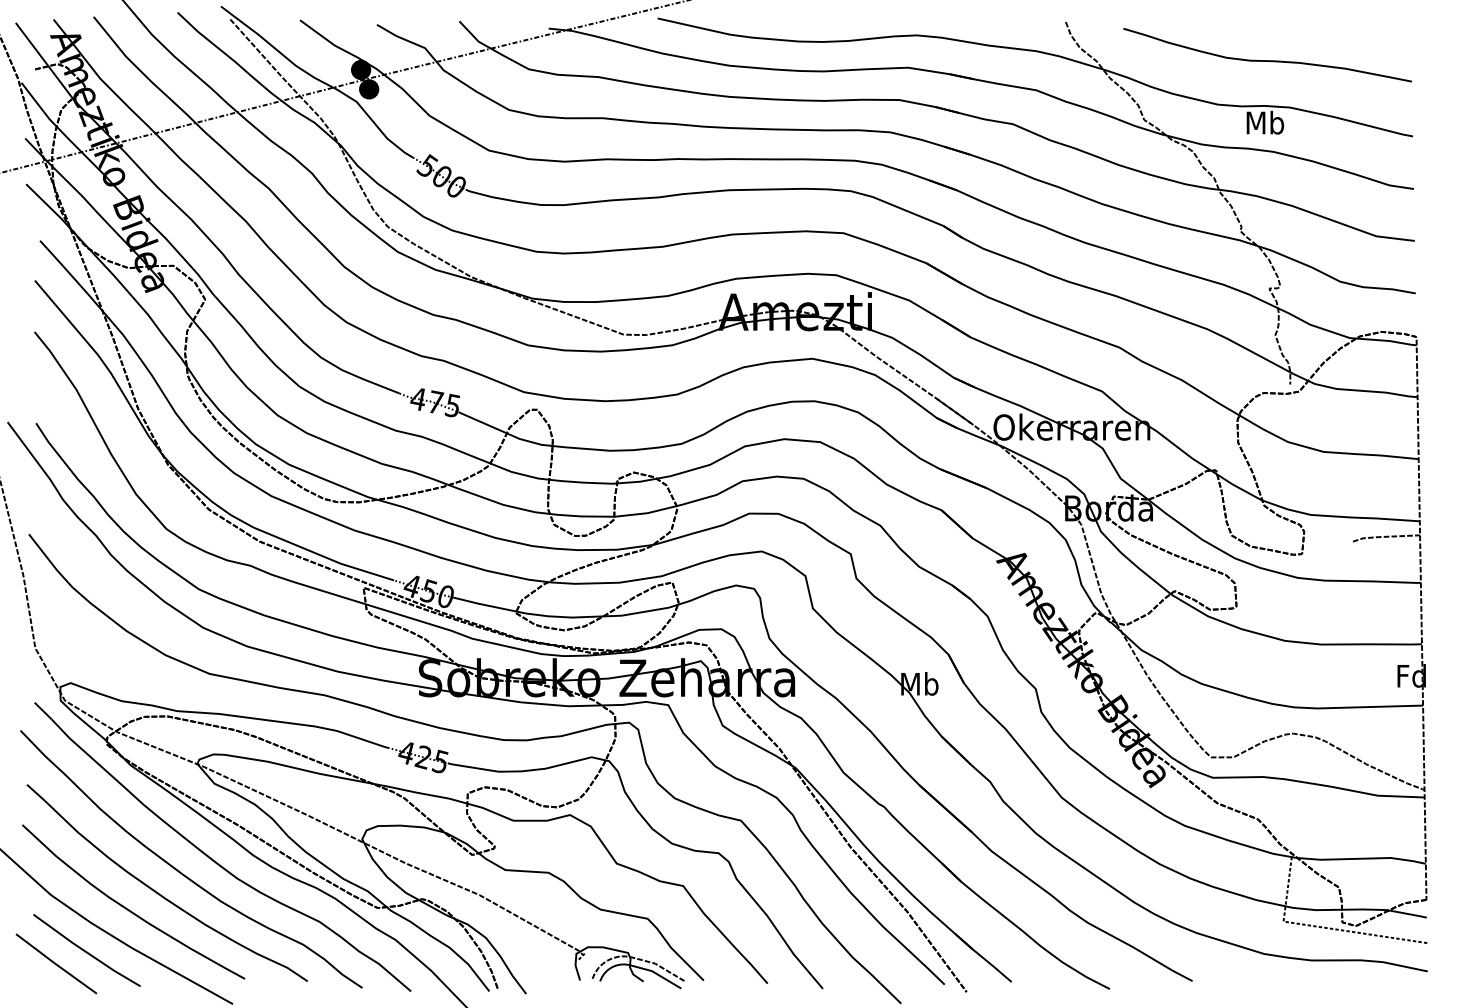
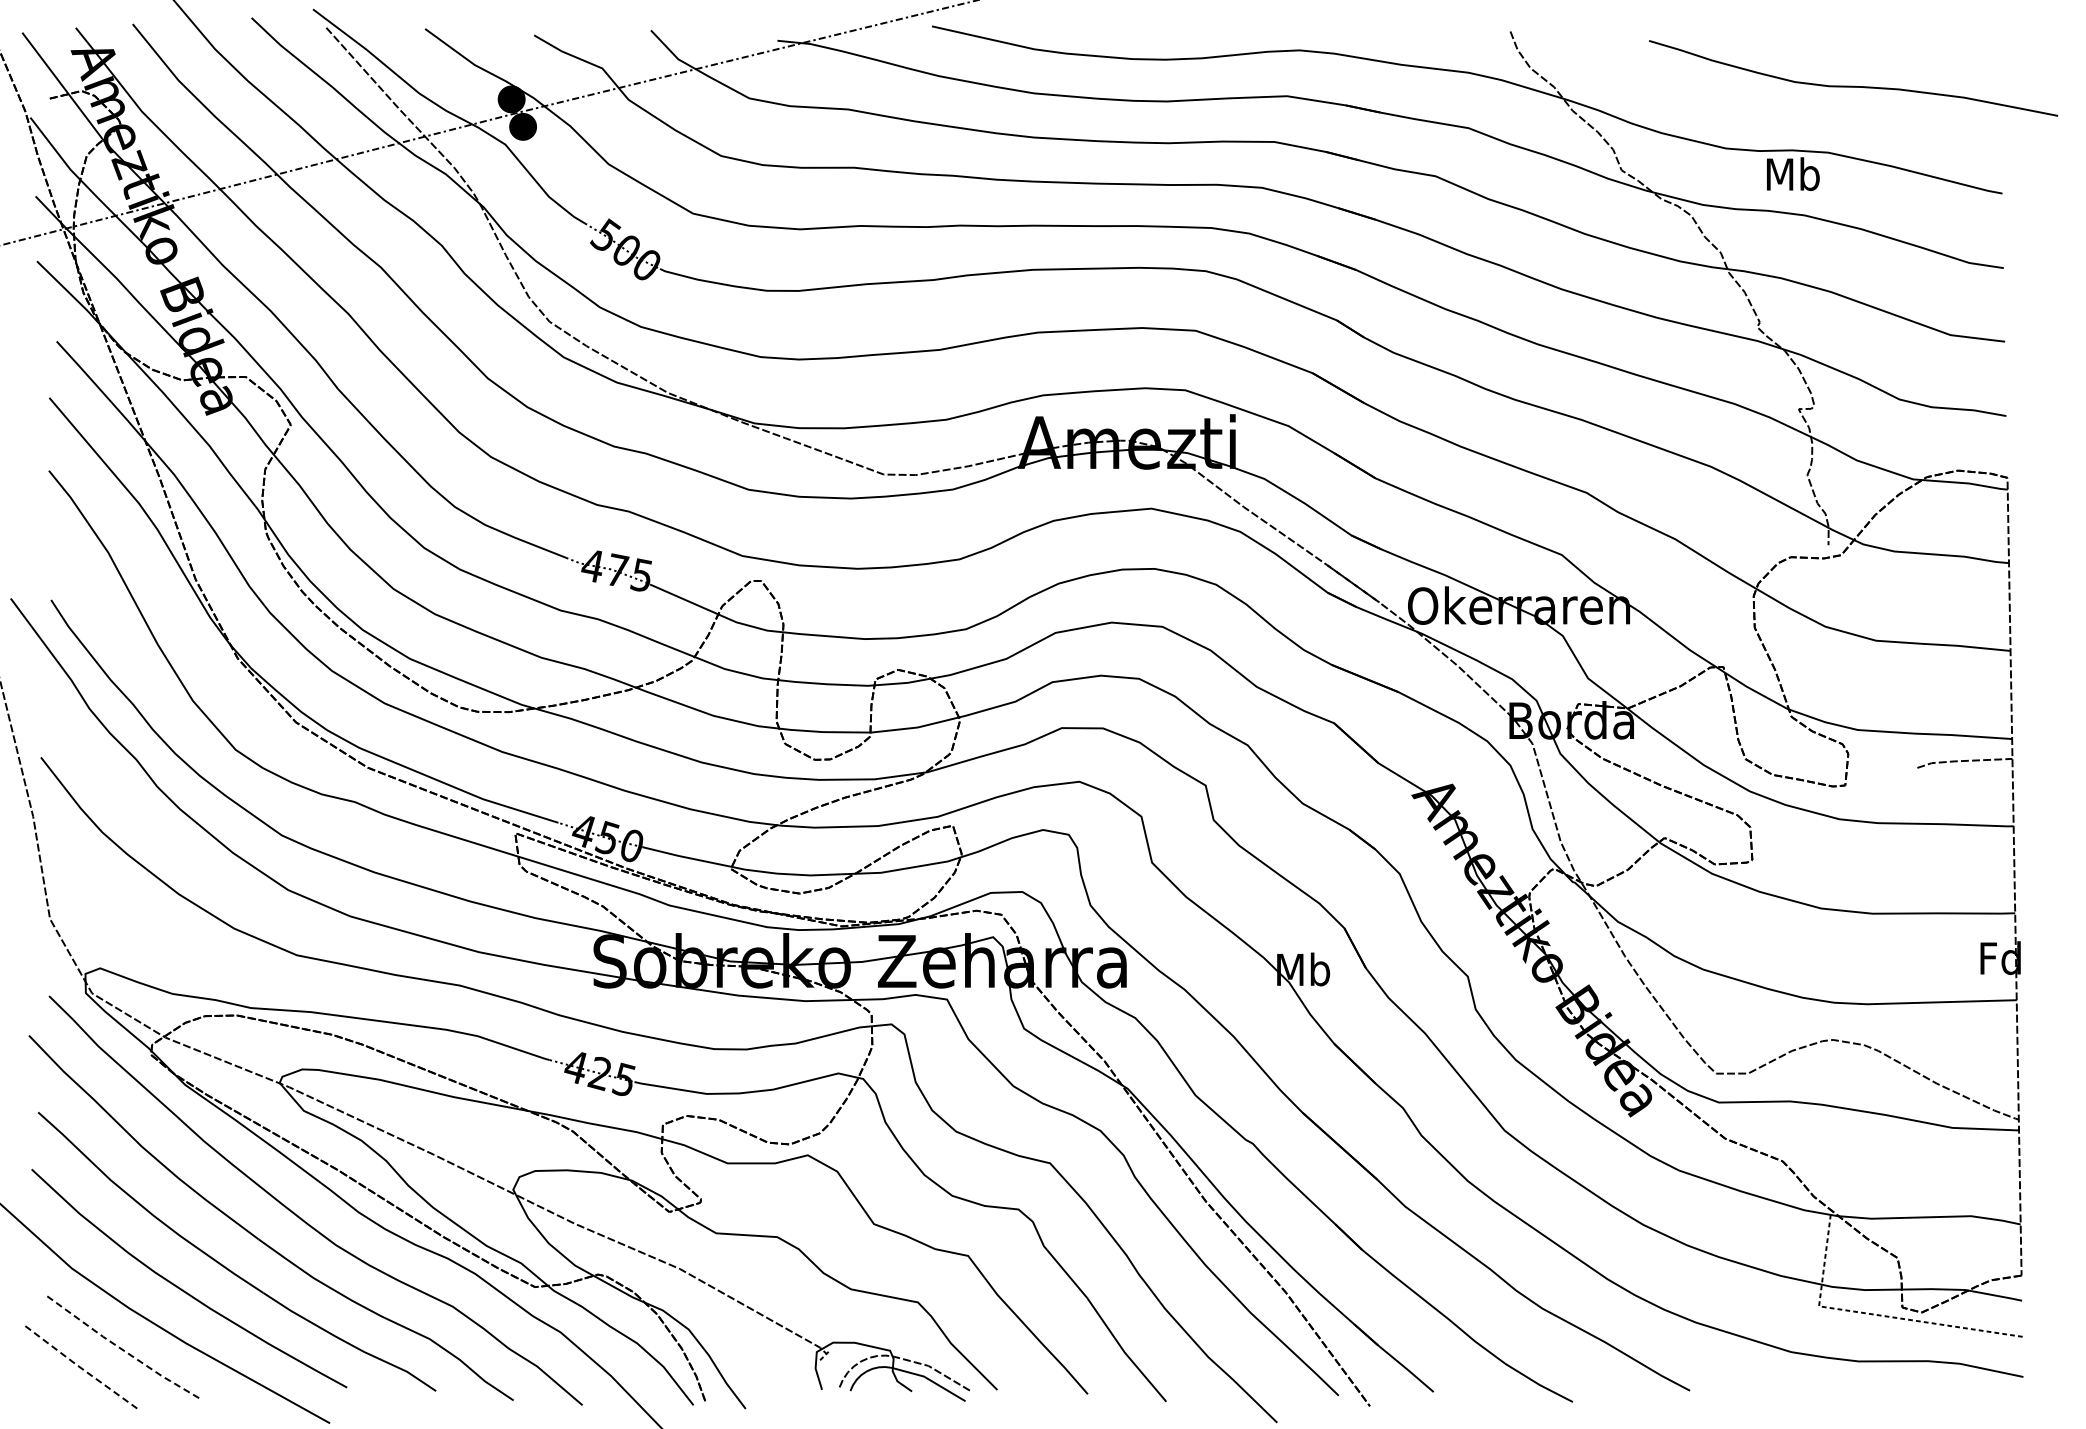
curve: (1267, 60) -> (1853, 85), moved
line: (85, 952) -> (121, 1349), solid -> dashed
line: (55, 964) -> (78, 1366), solid -> dashed

